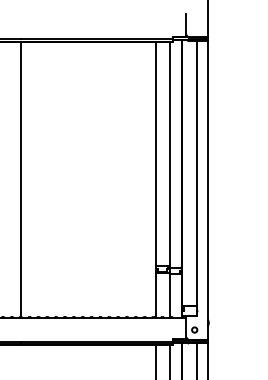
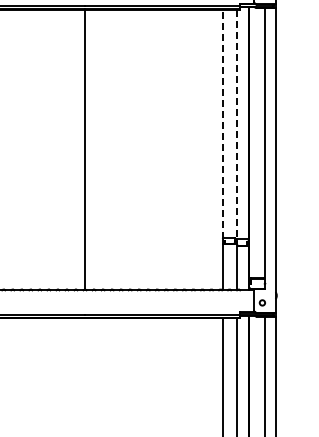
line: (155, 155) -> (222, 124), solid -> dashed
line: (170, 155) -> (237, 124), solid -> dashed

